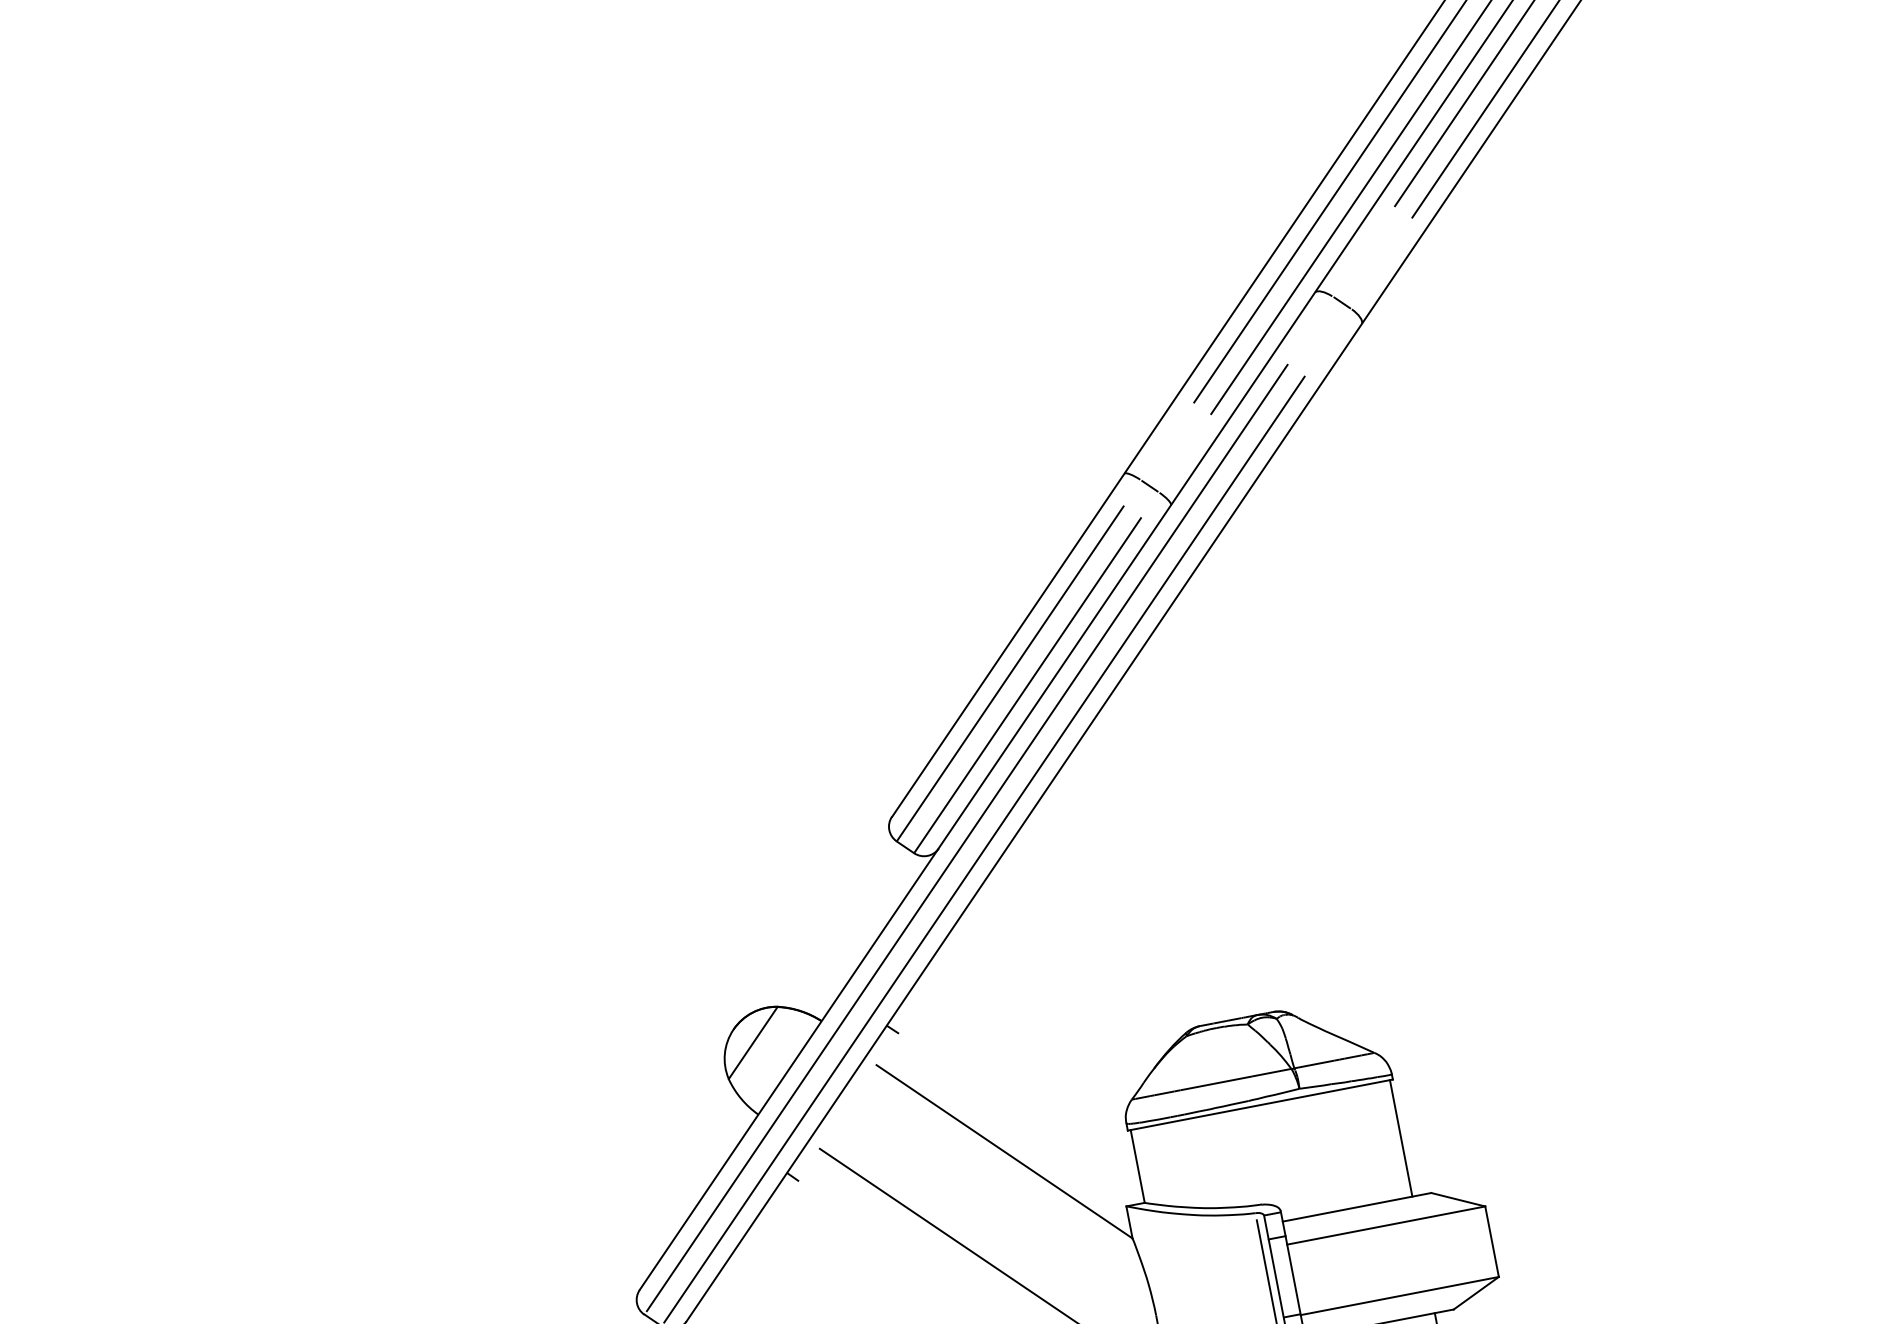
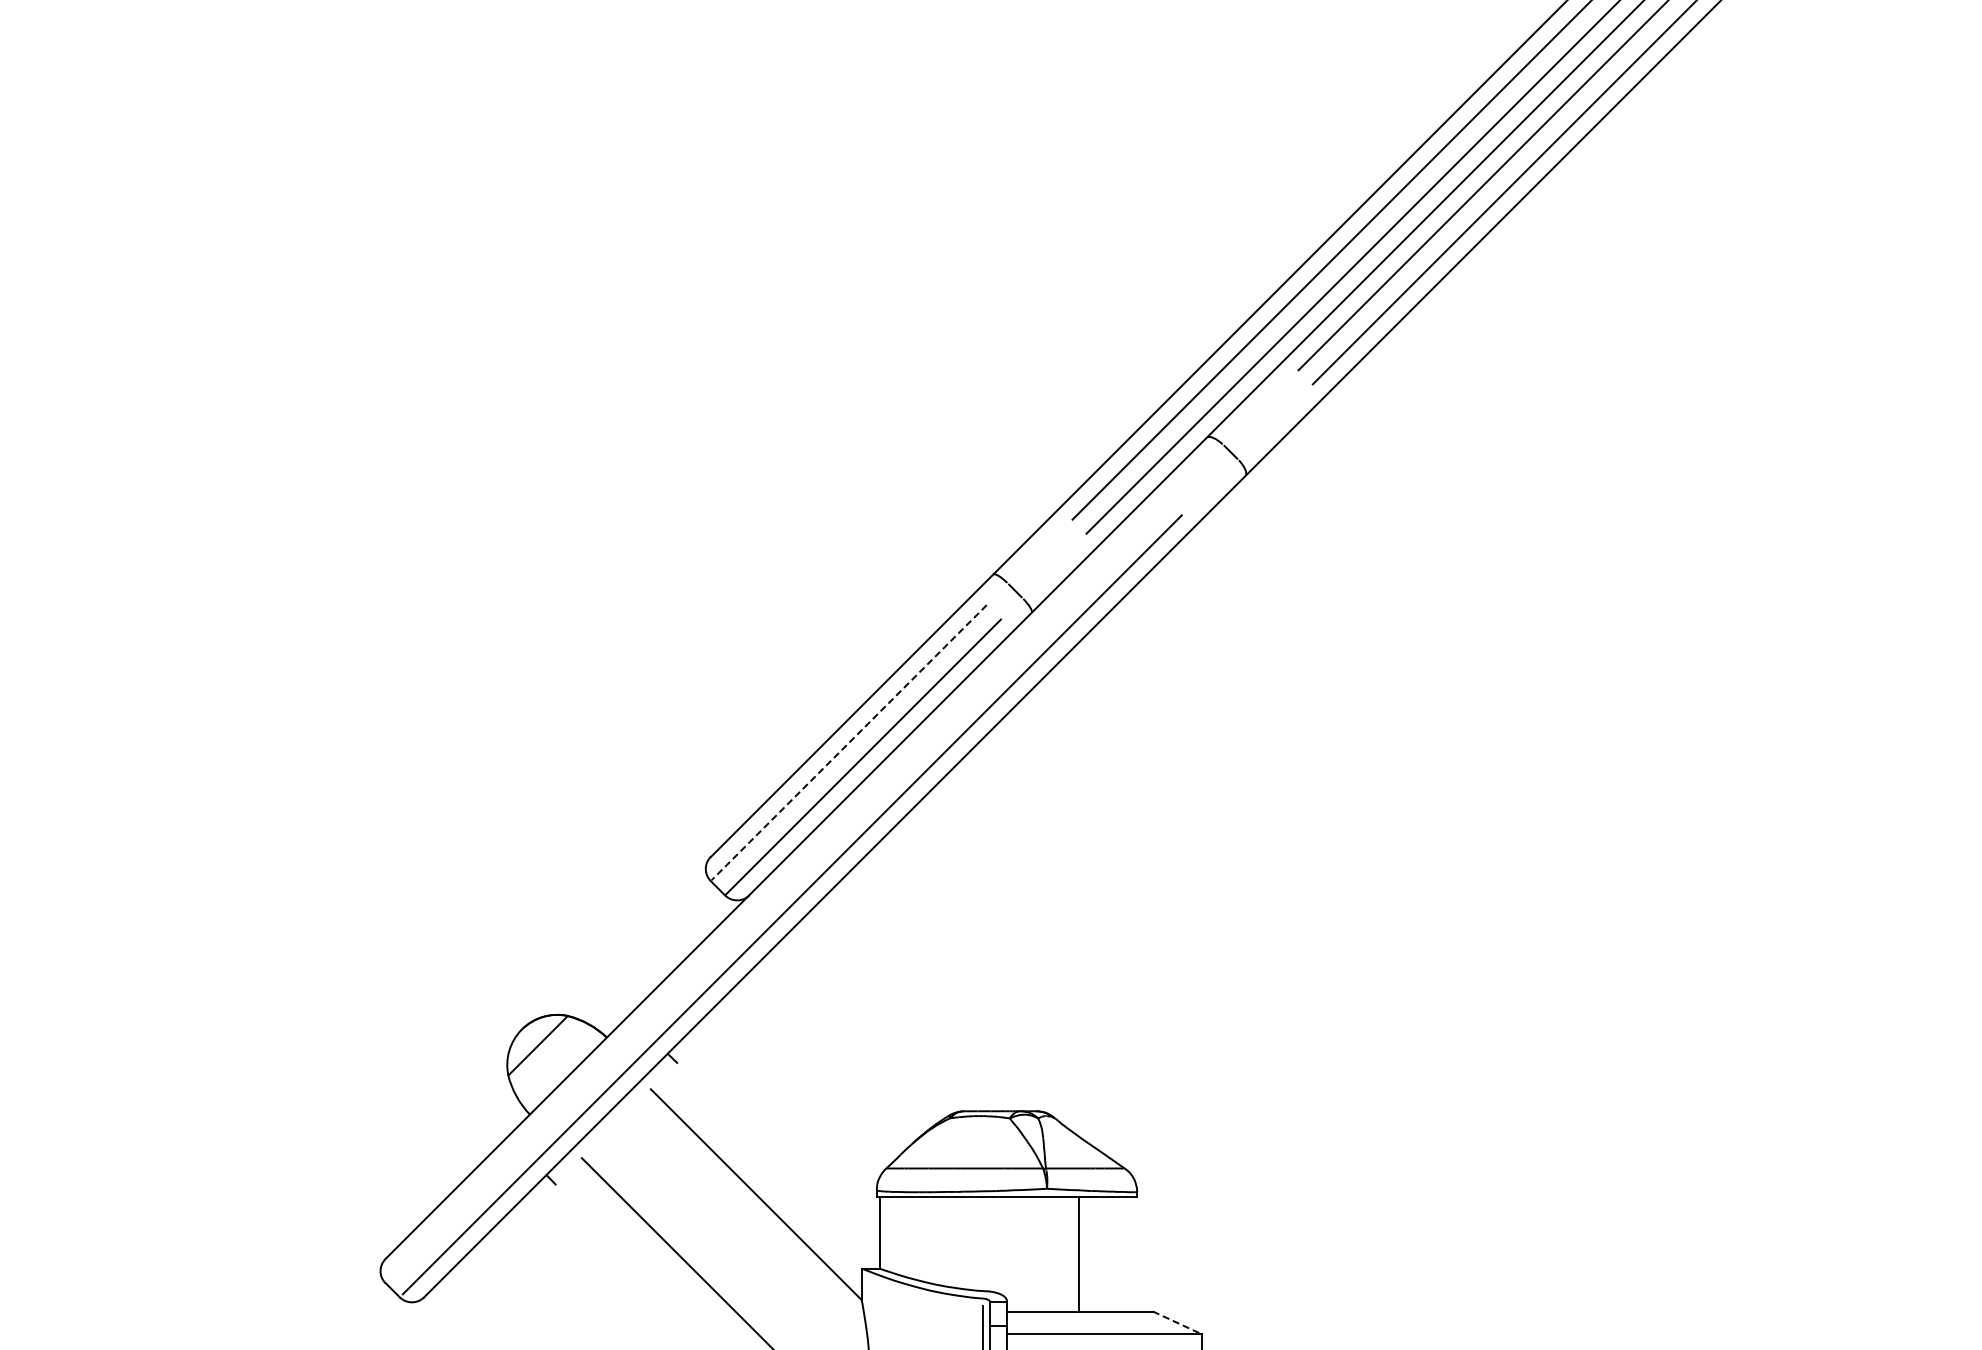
line: (1009, 674) -> (848, 743), solid -> dashed
line: (966, 837) -> (777, 890), removed
line: (1401, 1138) -> (1079, 1254), moved
line: (1458, 1199) -> (1177, 1322), solid -> dashed

